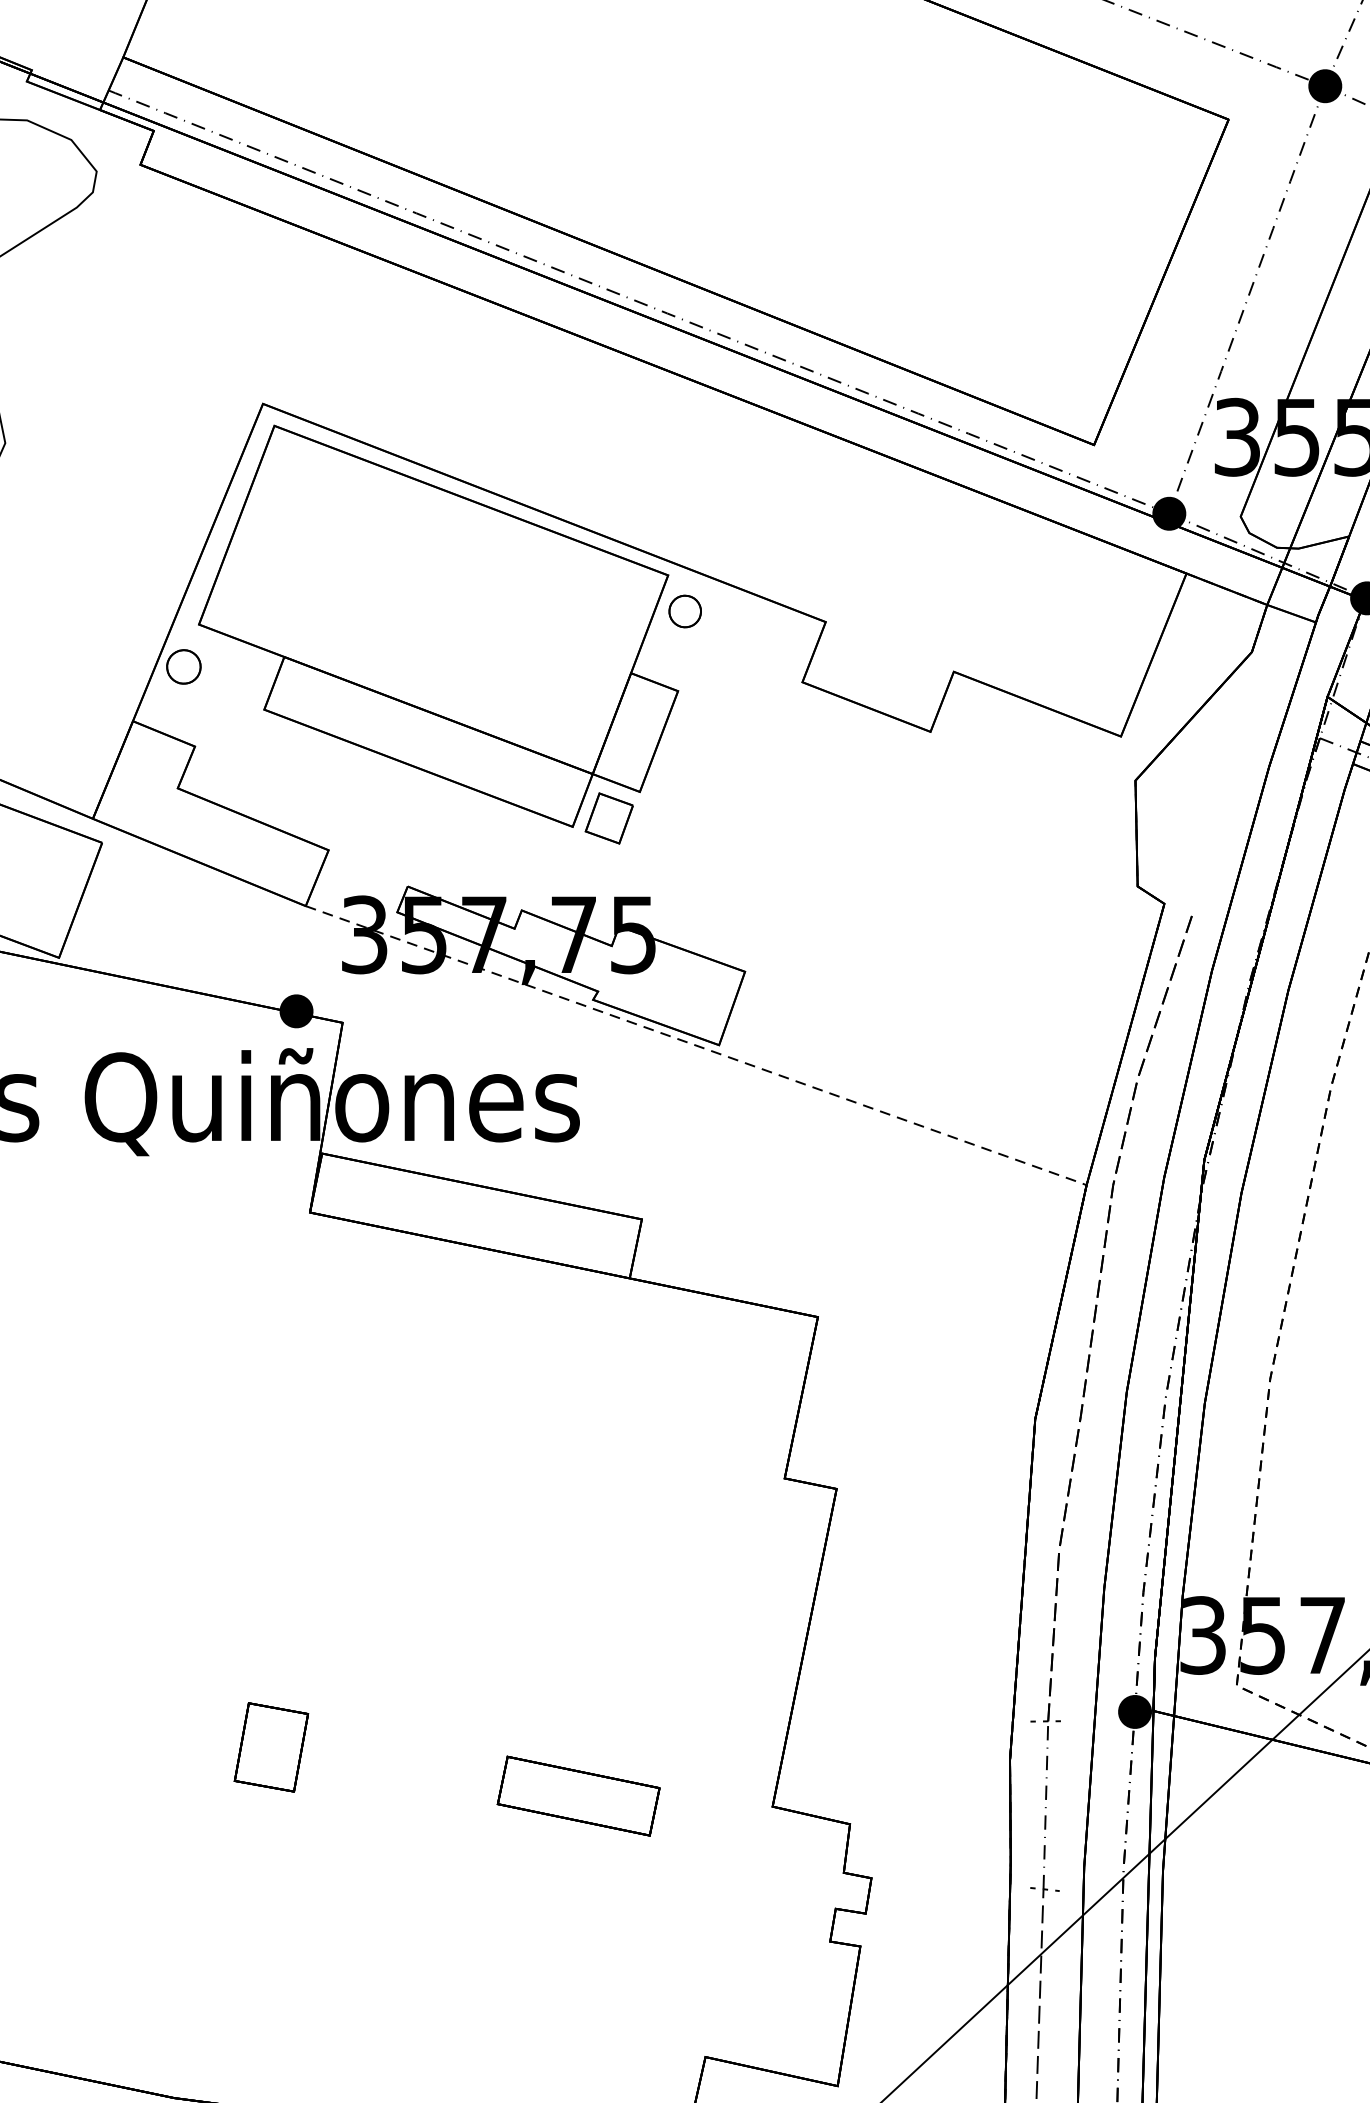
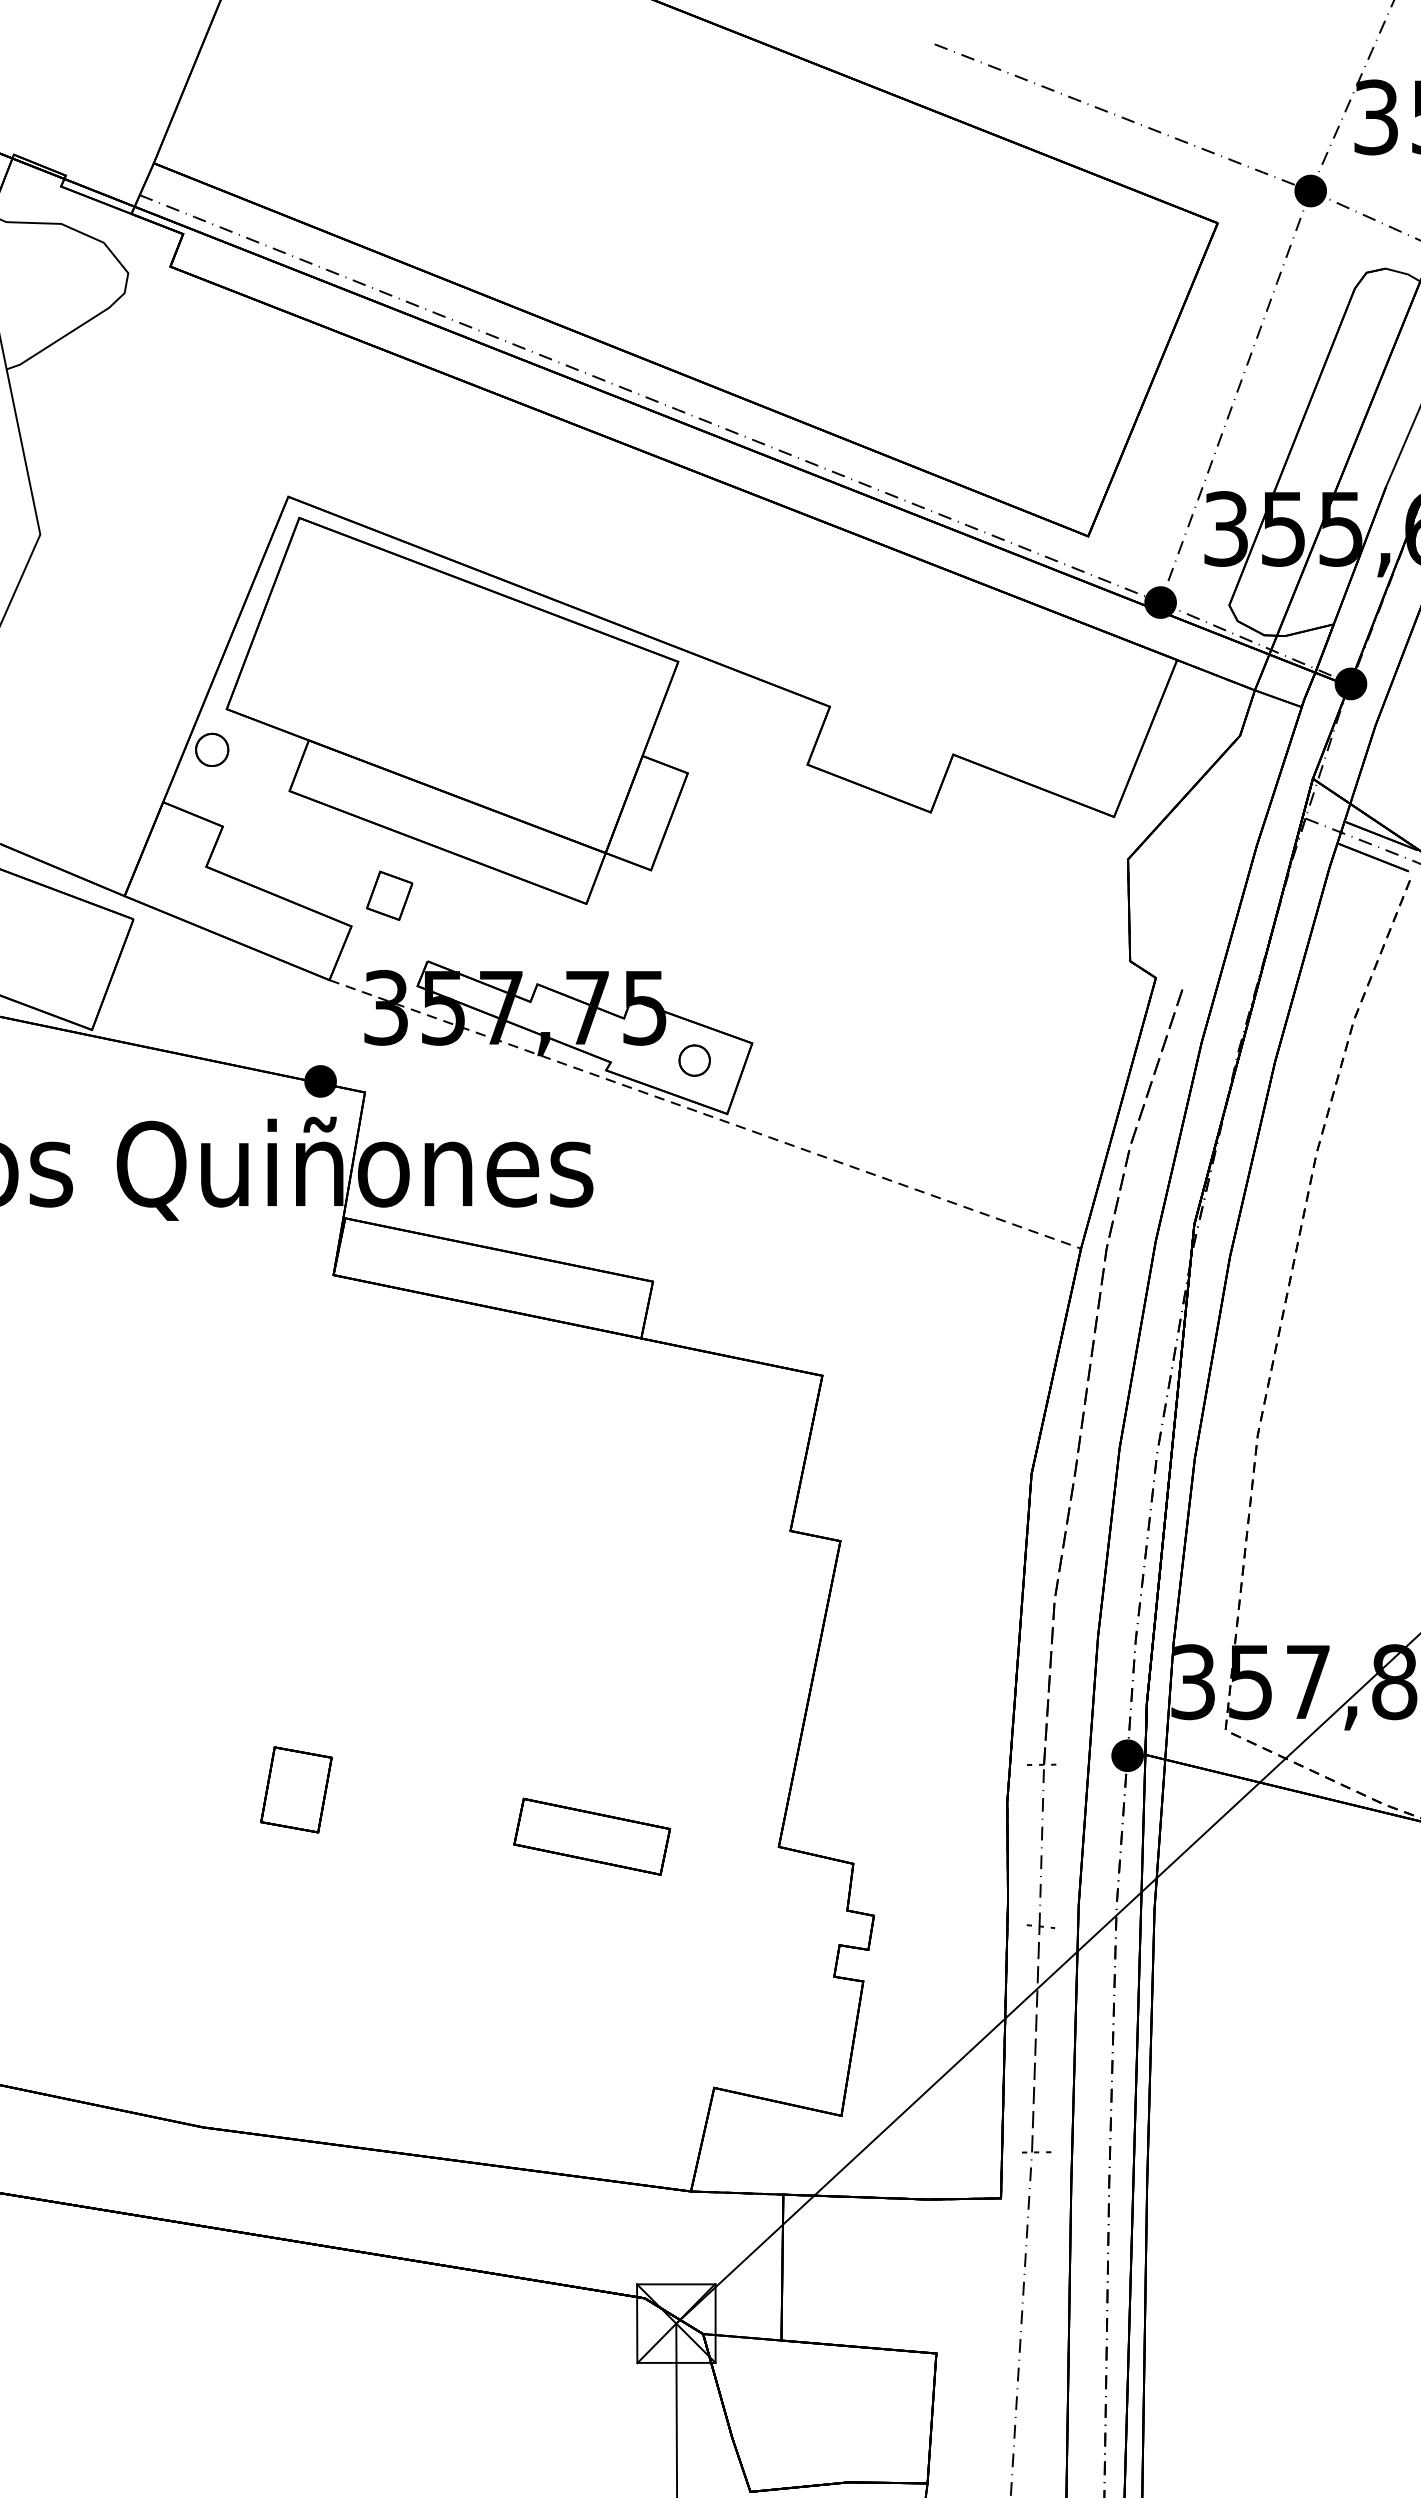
part: (685, 611) -> (694, 1060), moved
part: (609, 818) -> (389, 895), moved

